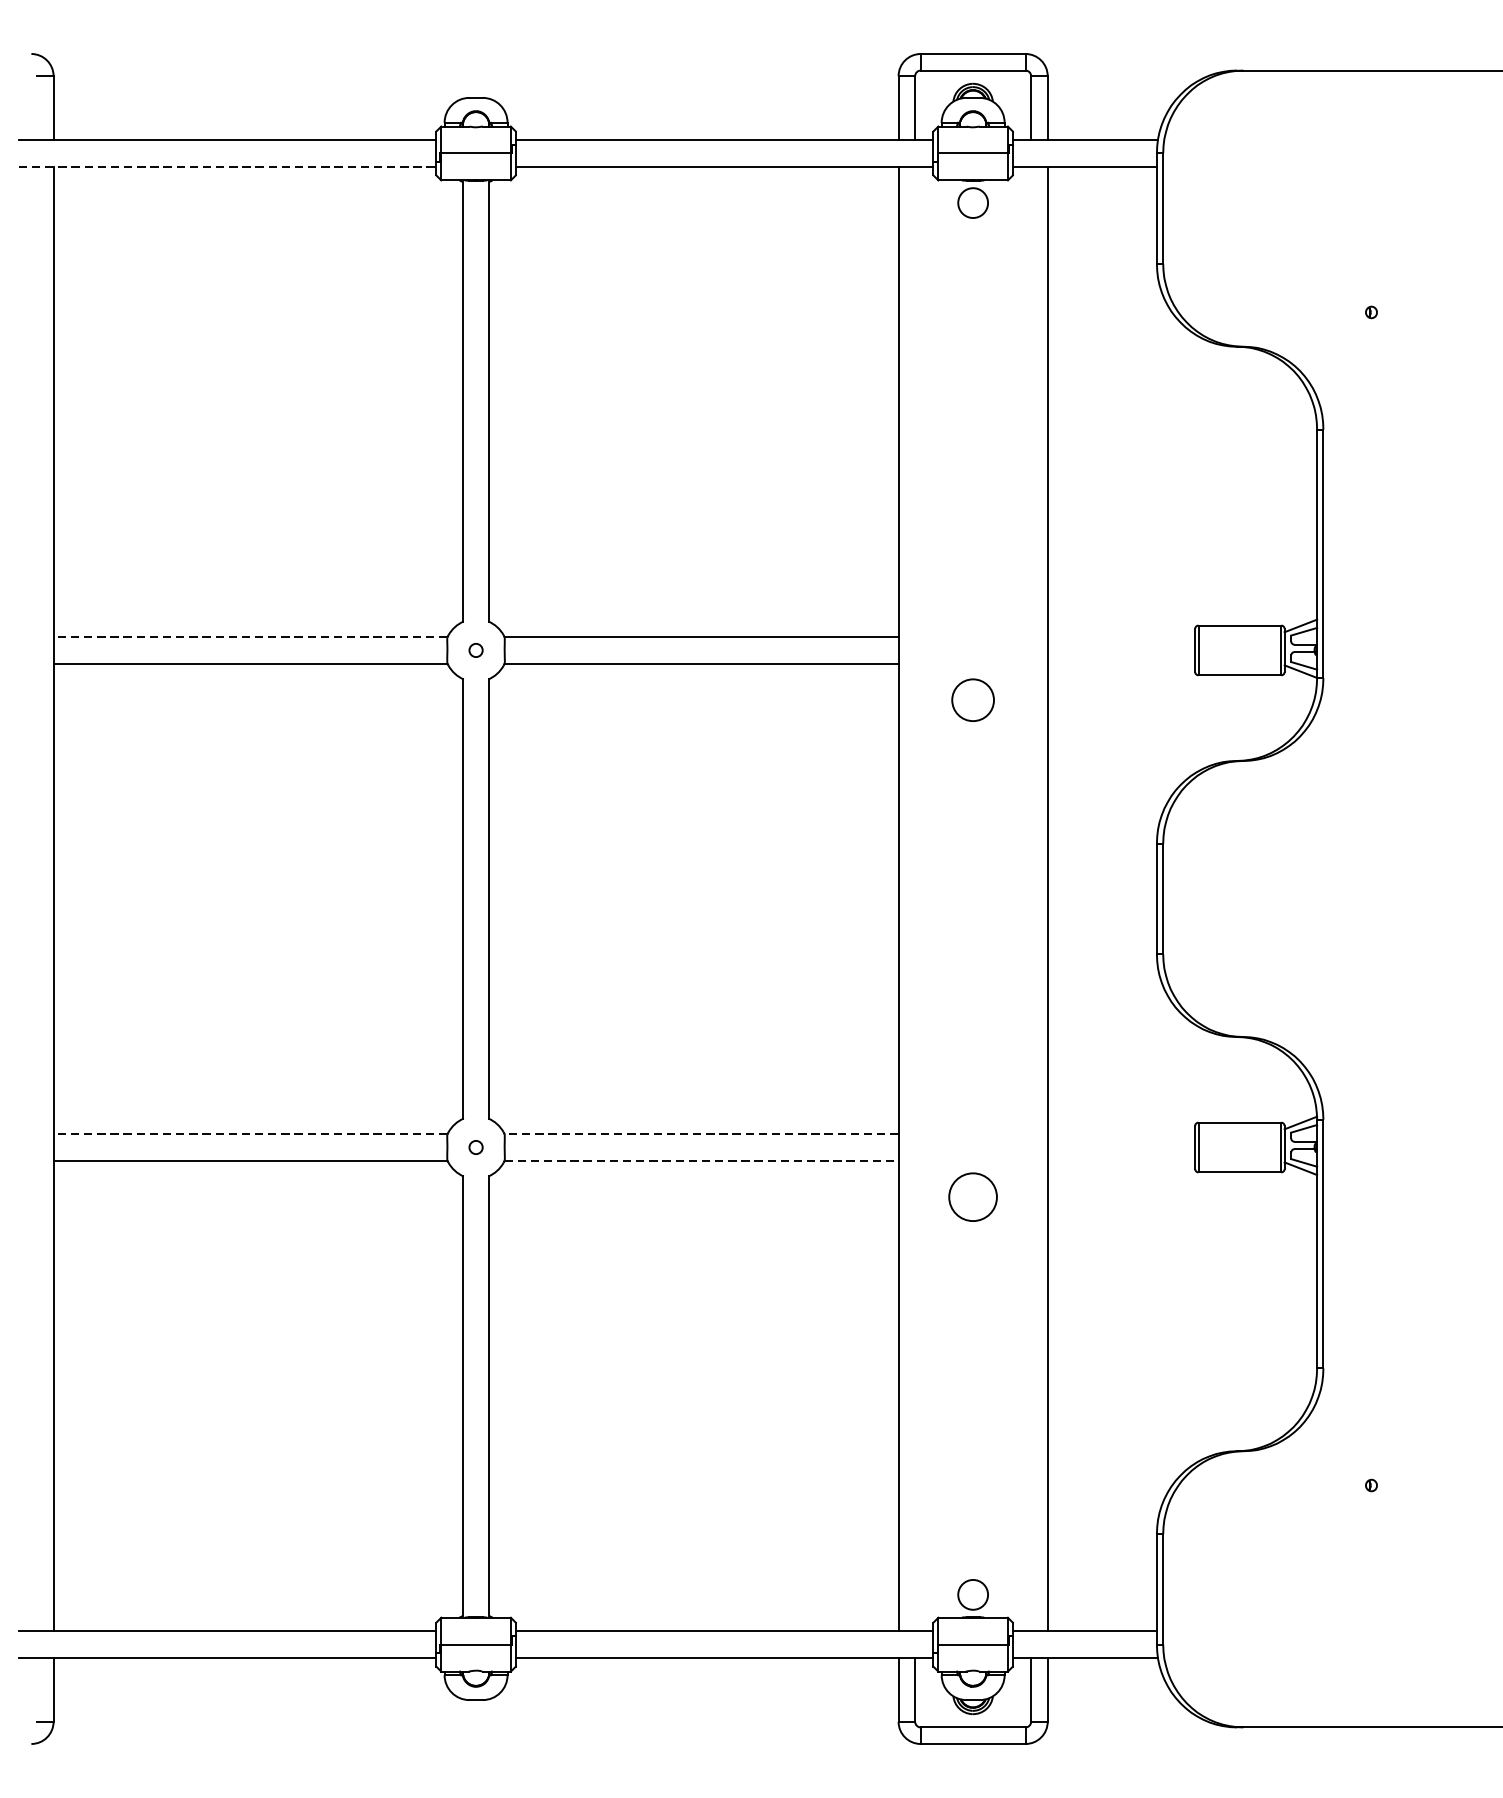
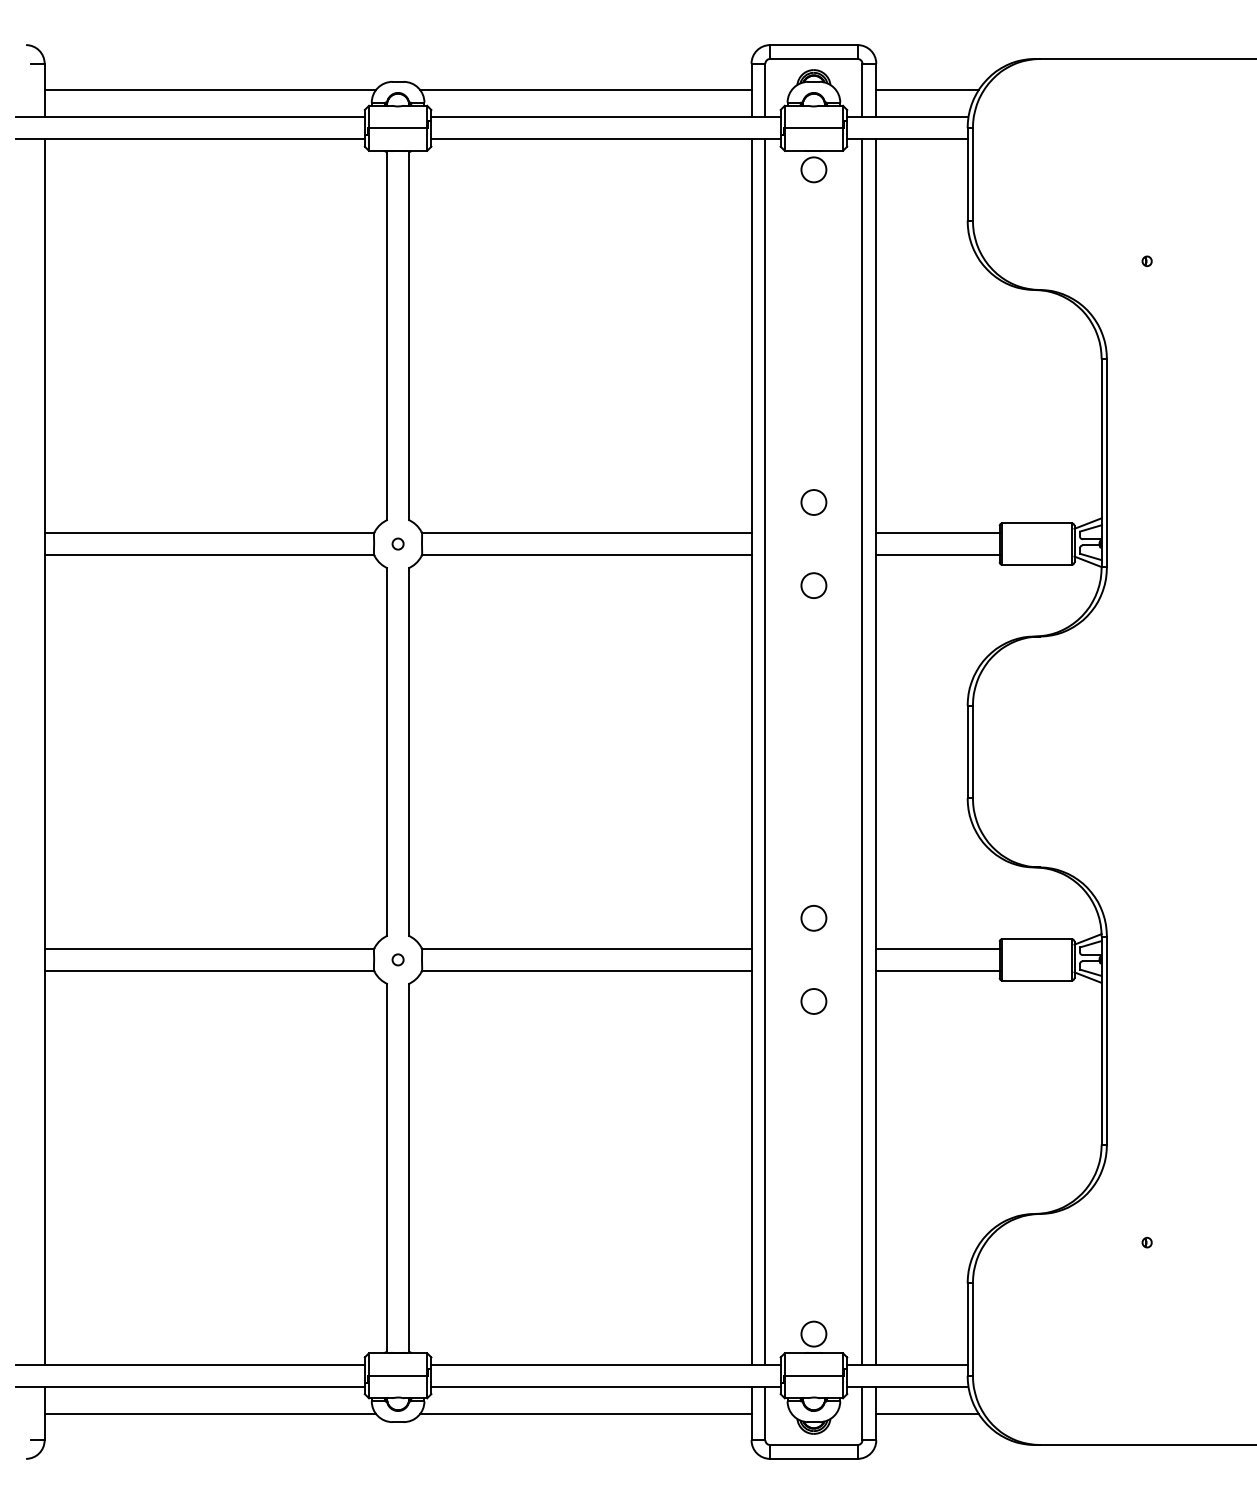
line: (250, 108) -> (209, 90), added
line: (700, 108) -> (585, 90), added
line: (1108, 108) -> (927, 90), added
line: (227, 166) -> (190, 139), dashed -> solid
circle: (972, 600) -> (813, 502), added
line: (250, 637) -> (209, 533), dashed -> solid
line: (1120, 637) -> (937, 533), added
line: (1120, 664) -> (937, 555), added
circle: (972, 699) -> (813, 585), size x0.71
line: (915, 898) -> (765, 751), added
line: (1031, 898) -> (862, 751), added
circle: (972, 1098) -> (813, 918), added
line: (250, 1133) -> (209, 948), dashed -> solid
line: (701, 1133) -> (586, 948), dashed -> solid
line: (1120, 1133) -> (937, 948), added
line: (701, 1160) -> (586, 970), dashed -> solid
line: (1120, 1160) -> (937, 970), added
circle: (972, 1197) -> (813, 1001), size x0.62
line: (250, 1689) -> (209, 1413), added
line: (700, 1689) -> (585, 1413), added
line: (1108, 1689) -> (927, 1413), added

